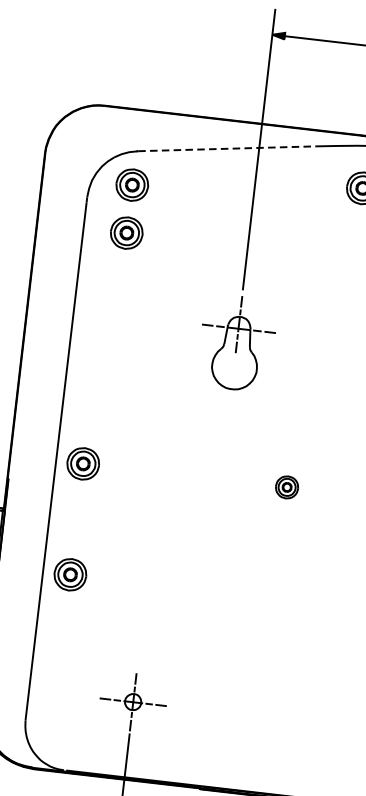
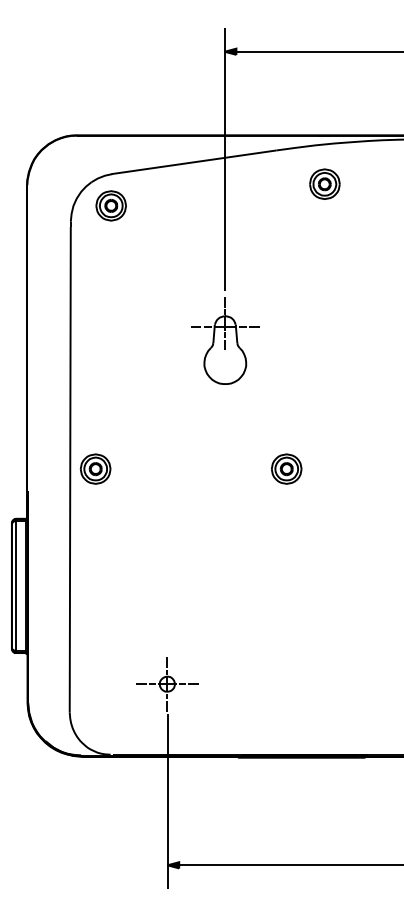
line: (226, 149) -> (194, 162), dashed -> solid
part: (126, 232) -> (110, 250), removed
part: (286, 486) -> (286, 468), size x1.43
part: (70, 574) -> (95, 572), removed

